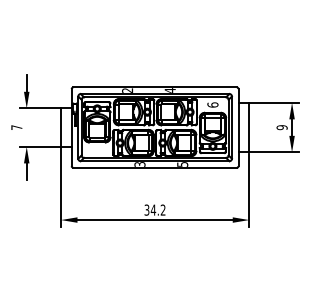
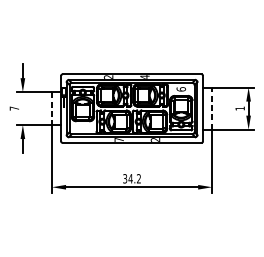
line: (249, 127) -> (212, 108), solid -> dashed
text: (281, 127) -> (239, 108), 9 -> 1
line: (60, 128) -> (51, 109), solid -> dashed
text: (139, 164) -> (118, 139), 3 -> 7
text: (182, 164) -> (155, 139), 5 -> 2

